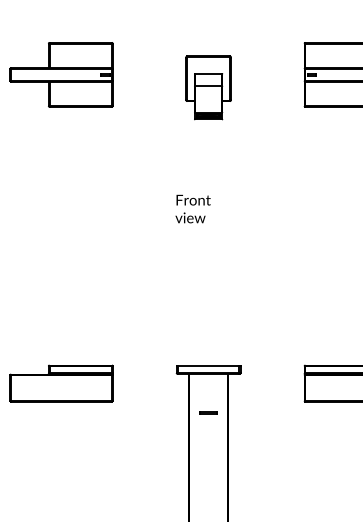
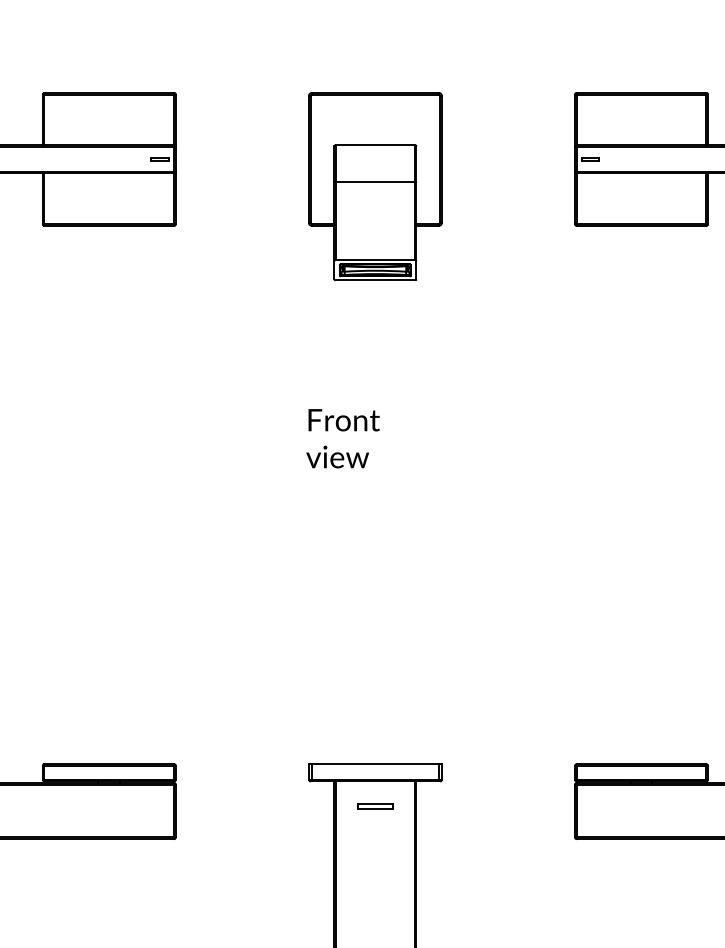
part: (208, 87) -> (375, 185), size x1.43
line: (208, 412) -> (375, 805), moved

